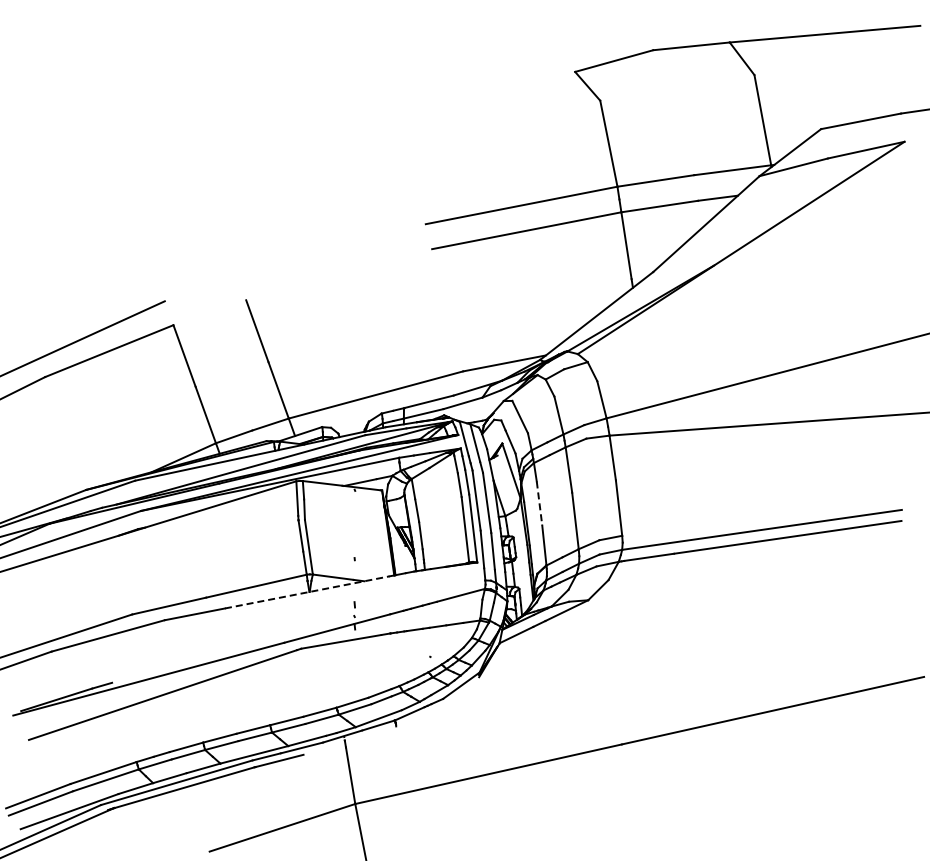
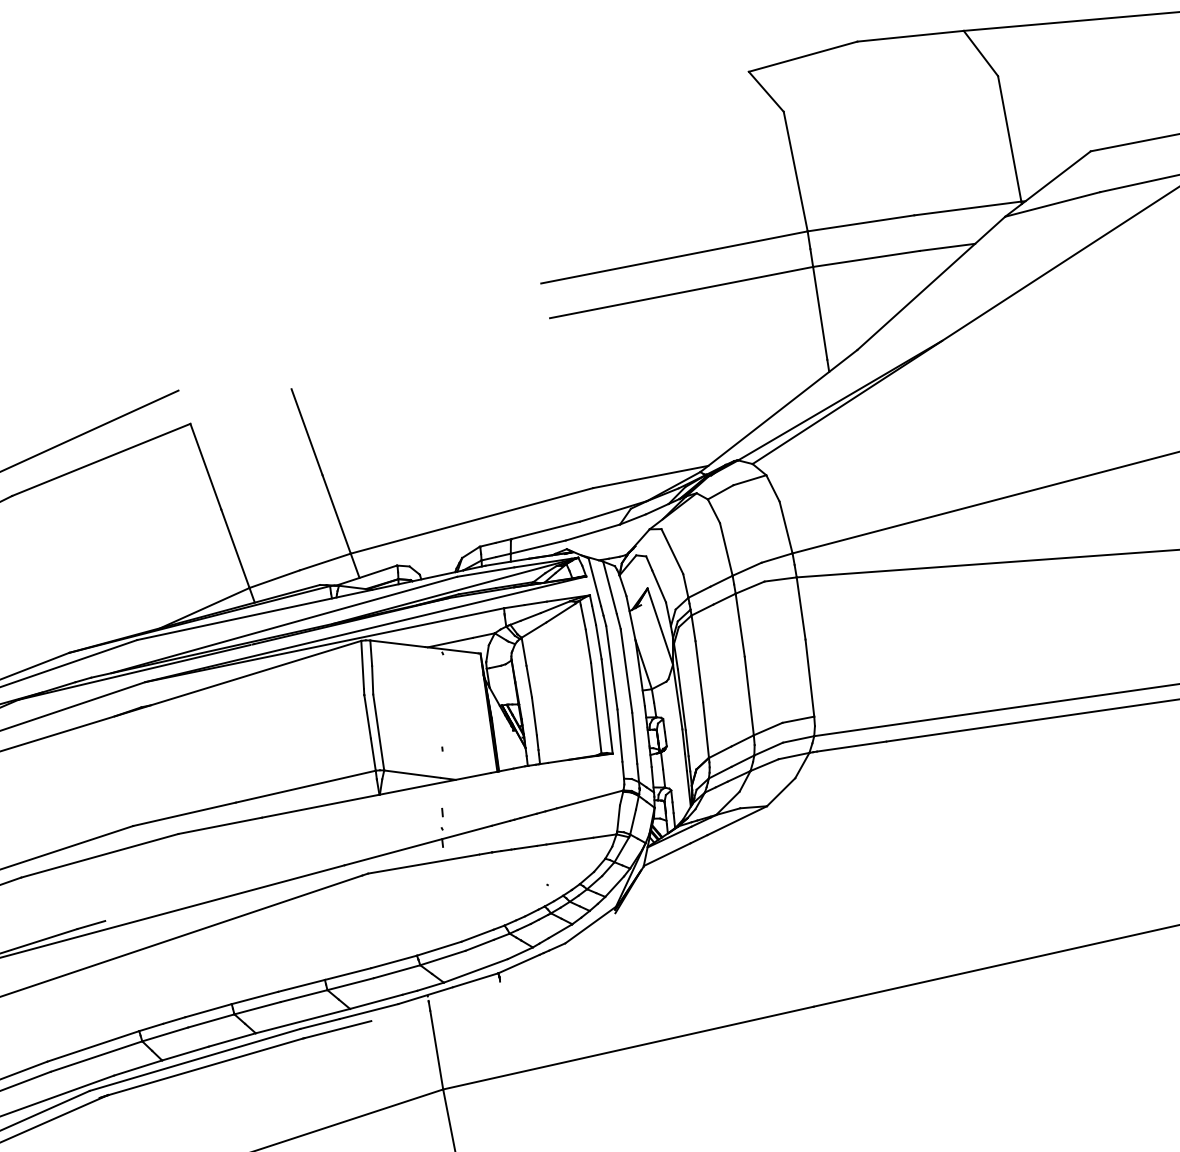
line: (539, 503) -> (699, 671), dashed -> solid
line: (307, 592) -> (376, 795), dashed -> solid

